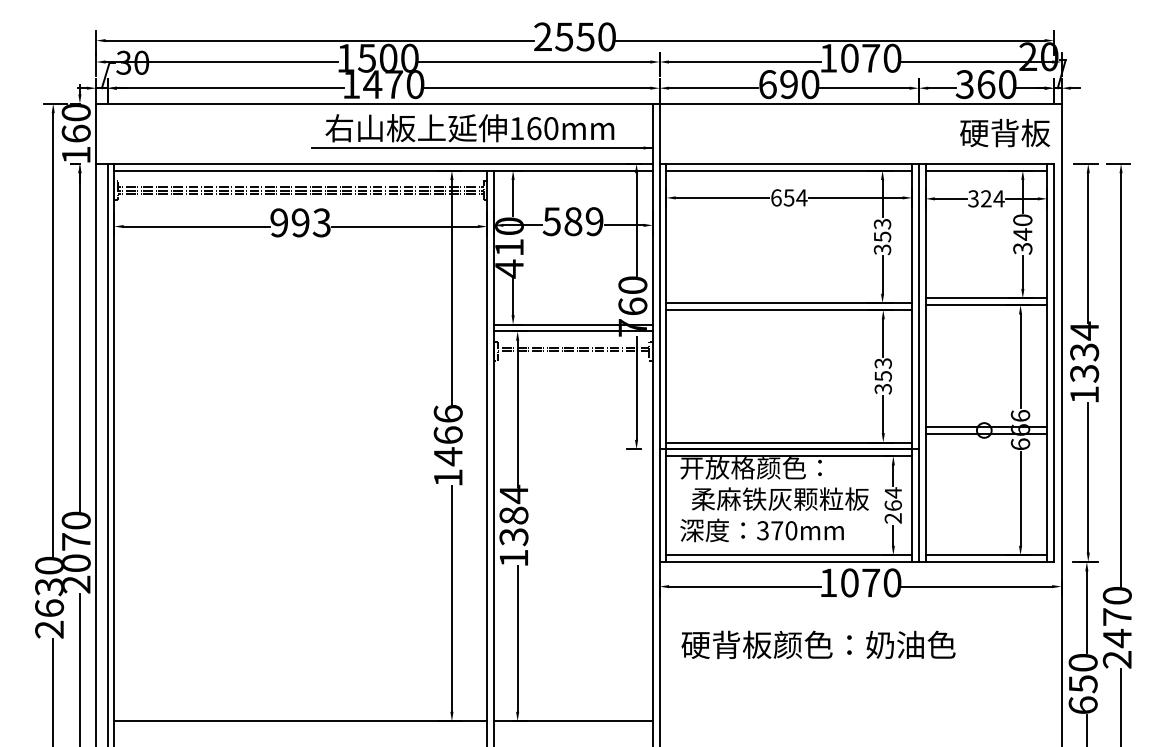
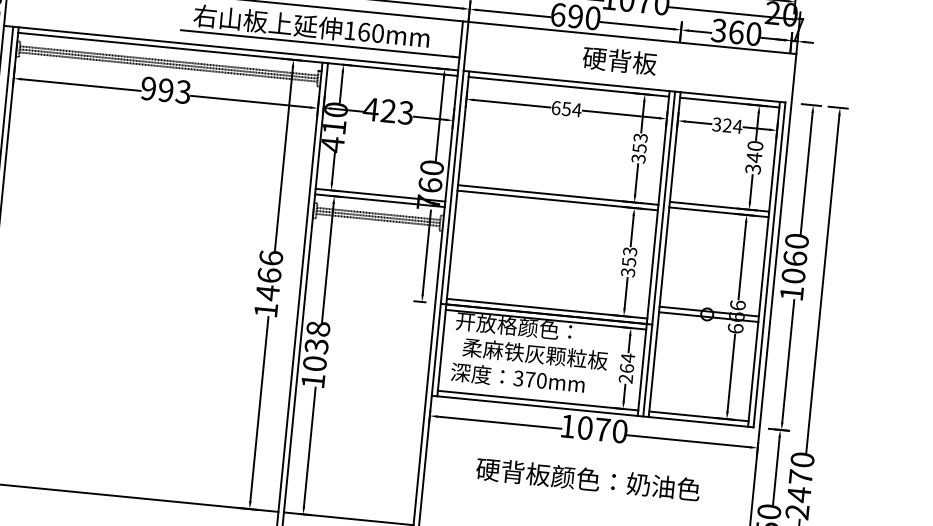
text: (1004, 133) -> (619, 61), moved
text: (572, 221) -> (387, 111), 589 -> 423
text: (1084, 351) -> (795, 258), 1334 -> 1060
line: (573, 355) -> (378, 220), added
text: (513, 515) -> (316, 346), 1384 -> 1038
text: (818, 644) -> (588, 479), moved

